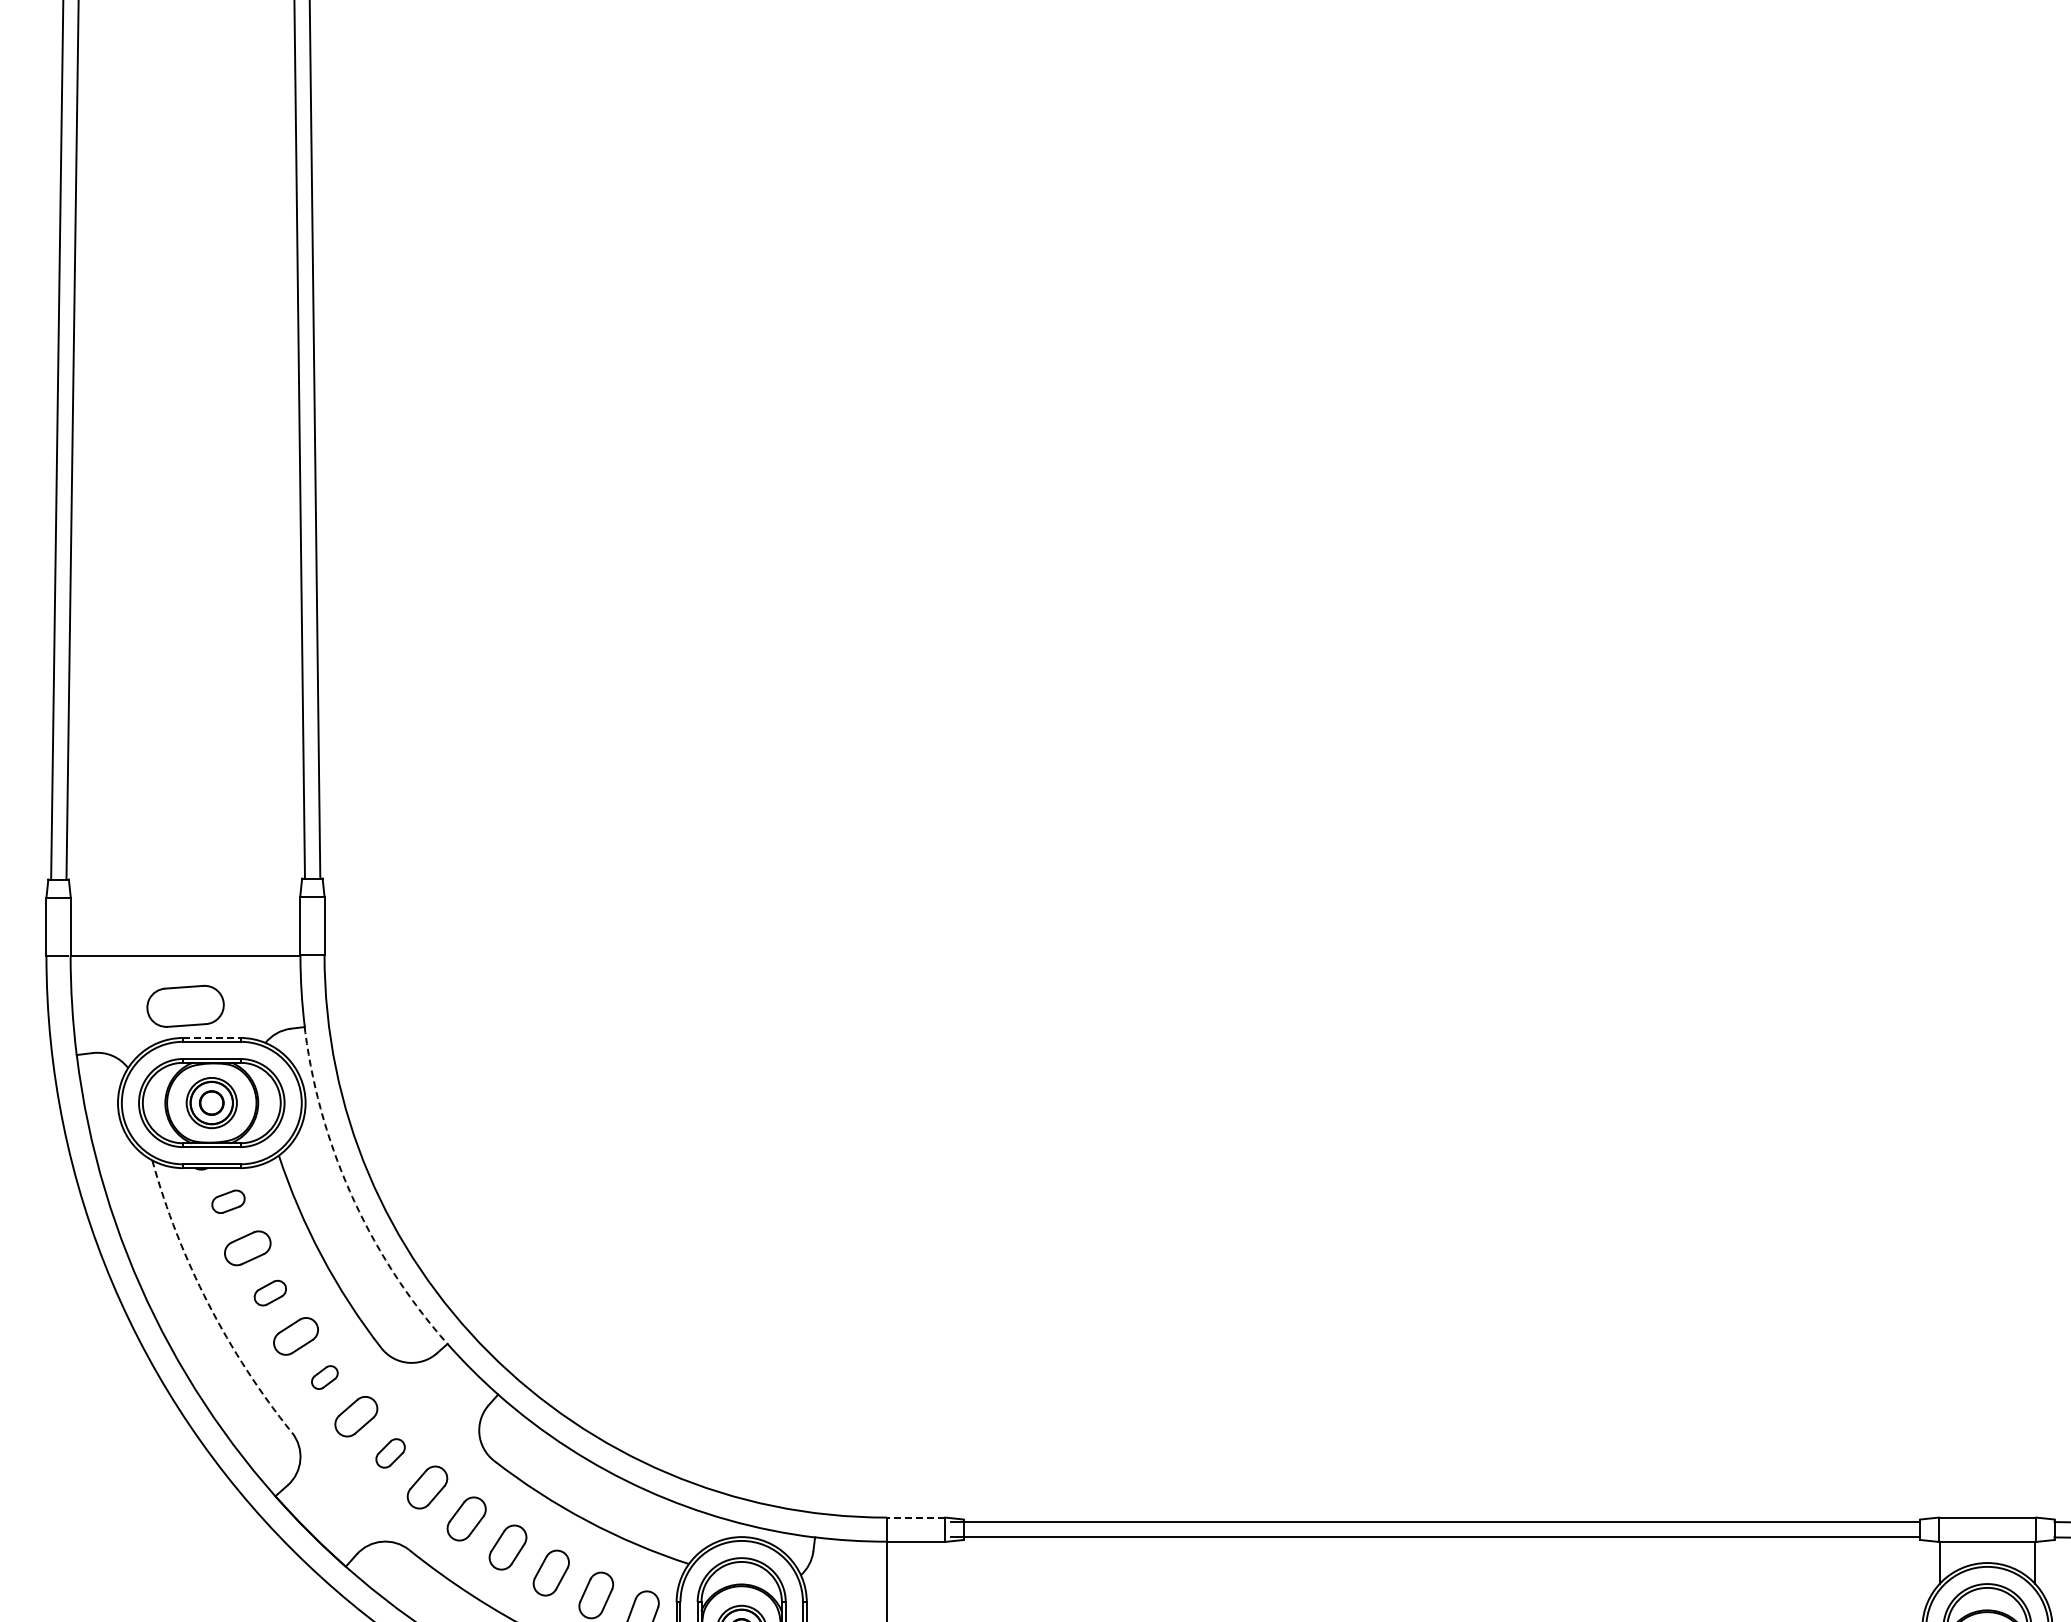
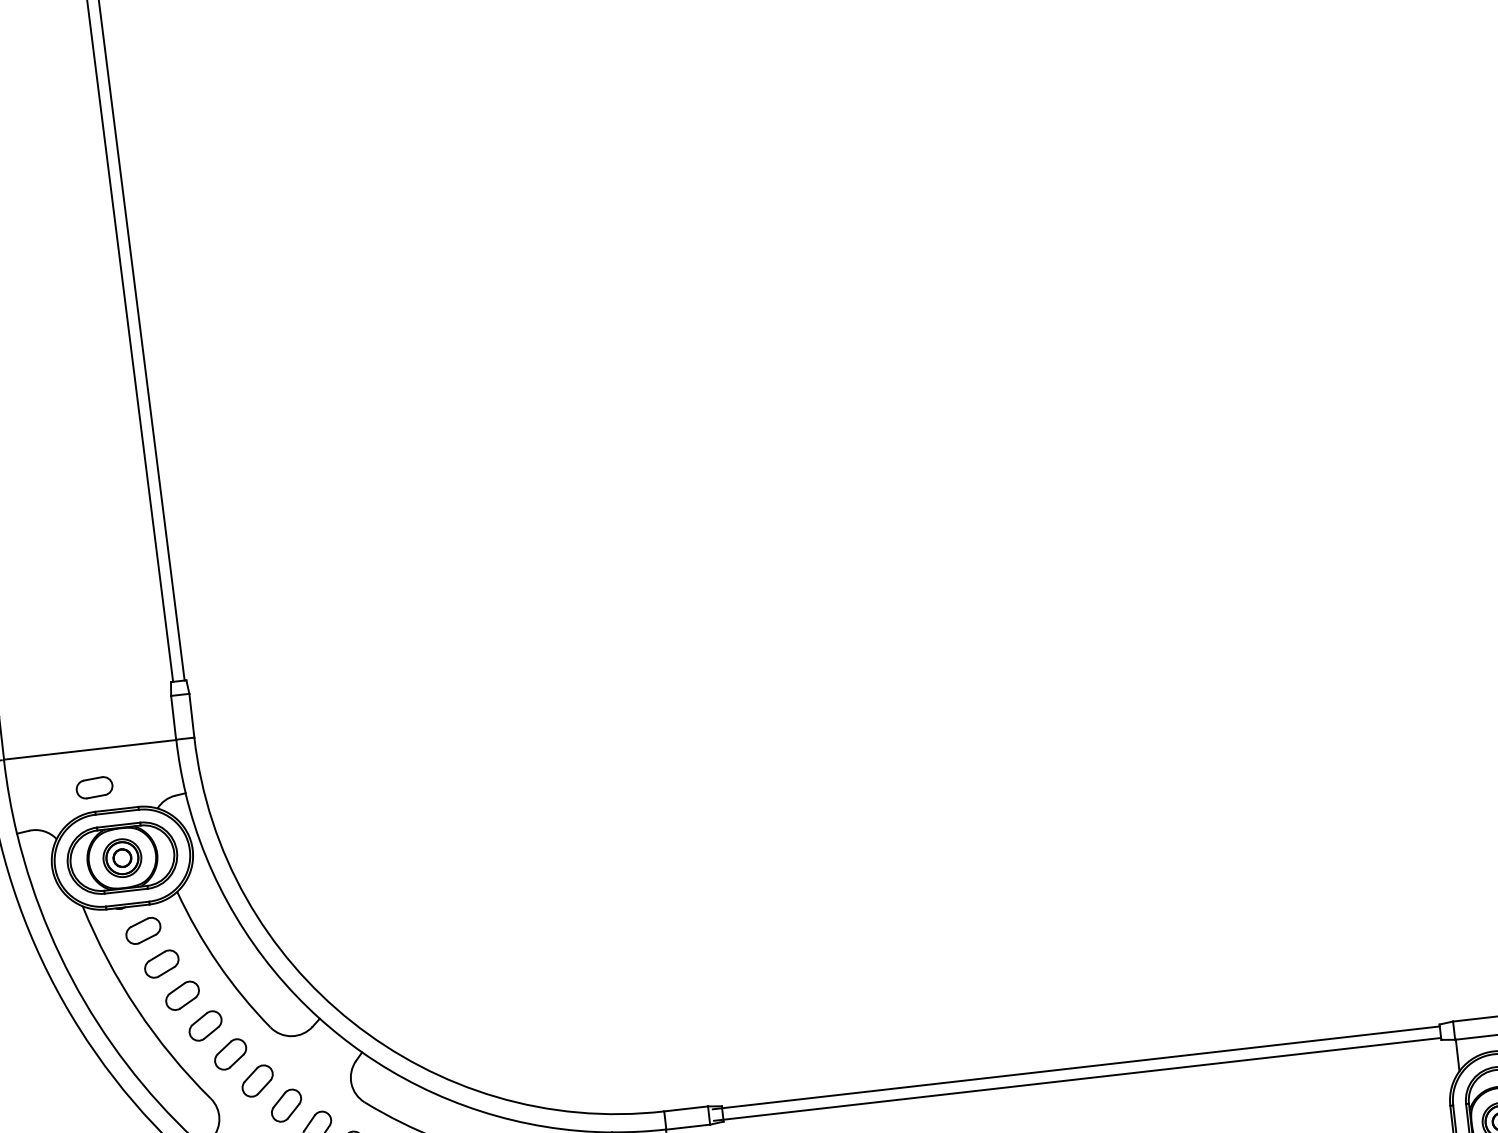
part: (185, 1005) -> (94, 787), size x0.62
line: (211, 1037) -> (116, 809), dashed -> solid
arc: (352, 1196) -> (235, 916), dashed -> solid
part: (228, 1201) -> (143, 930), size x1.43
part: (270, 1292) -> (182, 995), size x1.43
arc: (208, 1303) -> (137, 1008), dashed -> solid
part: (324, 1377) -> (230, 1054), size x1.67
part: (390, 1453) -> (286, 1105), size x1.43
line: (915, 1517) -> (685, 1108), dashed -> solid

